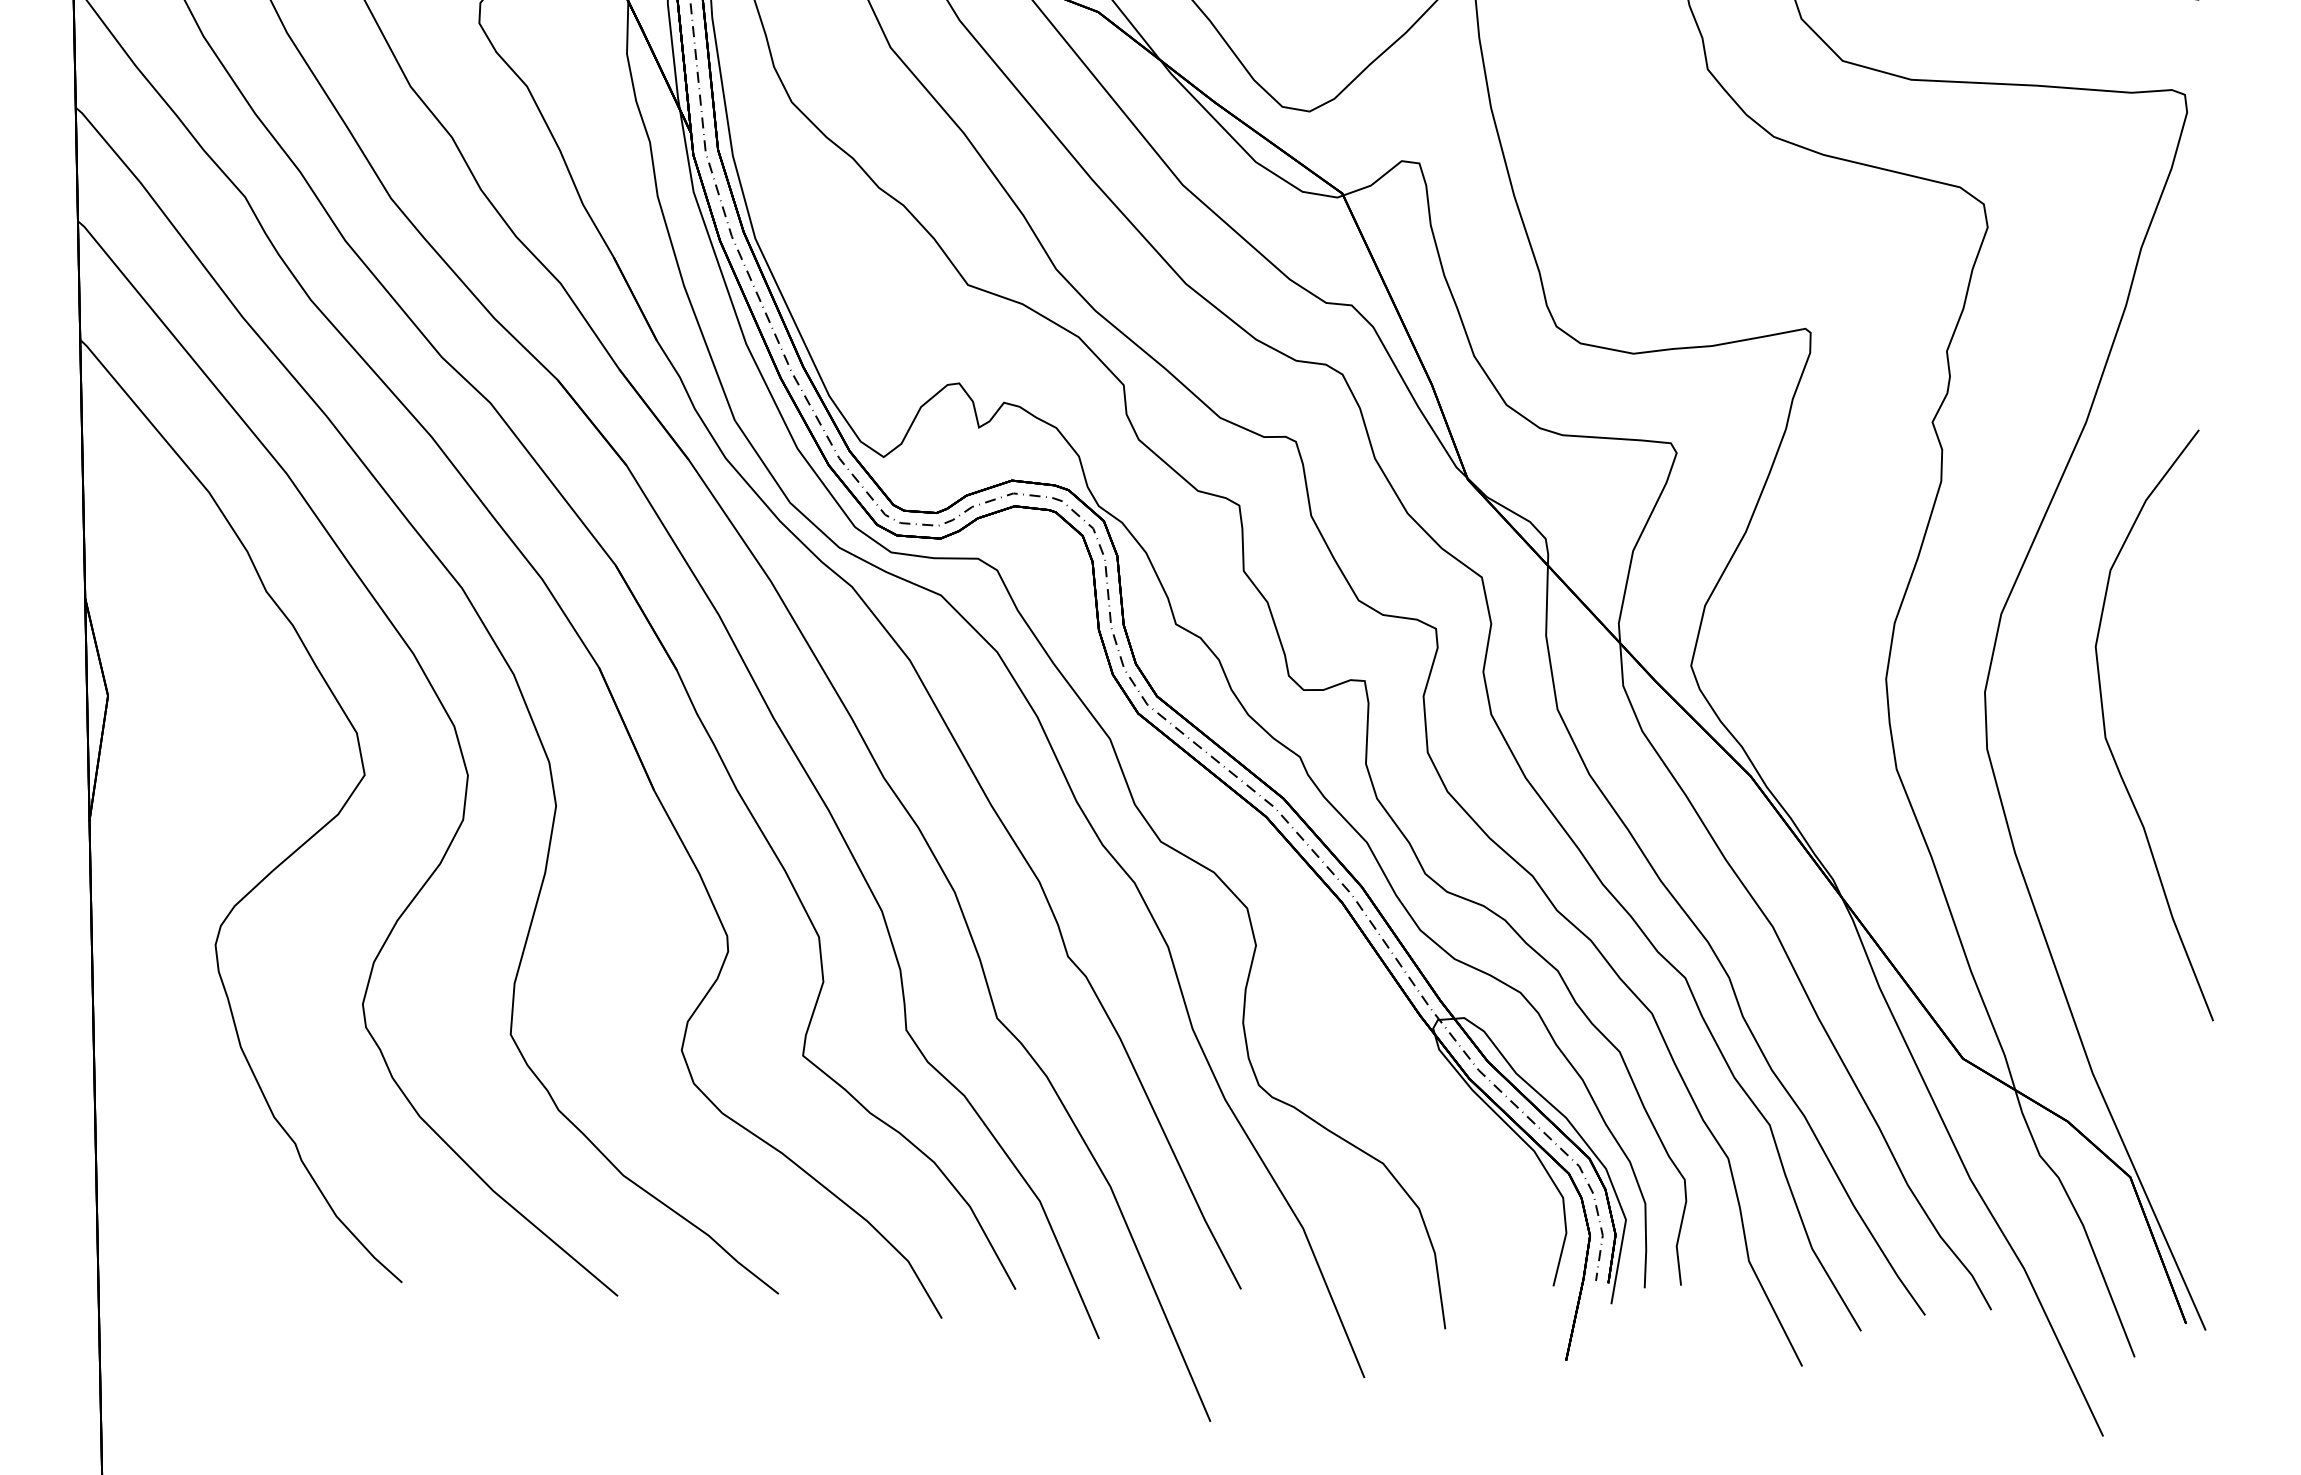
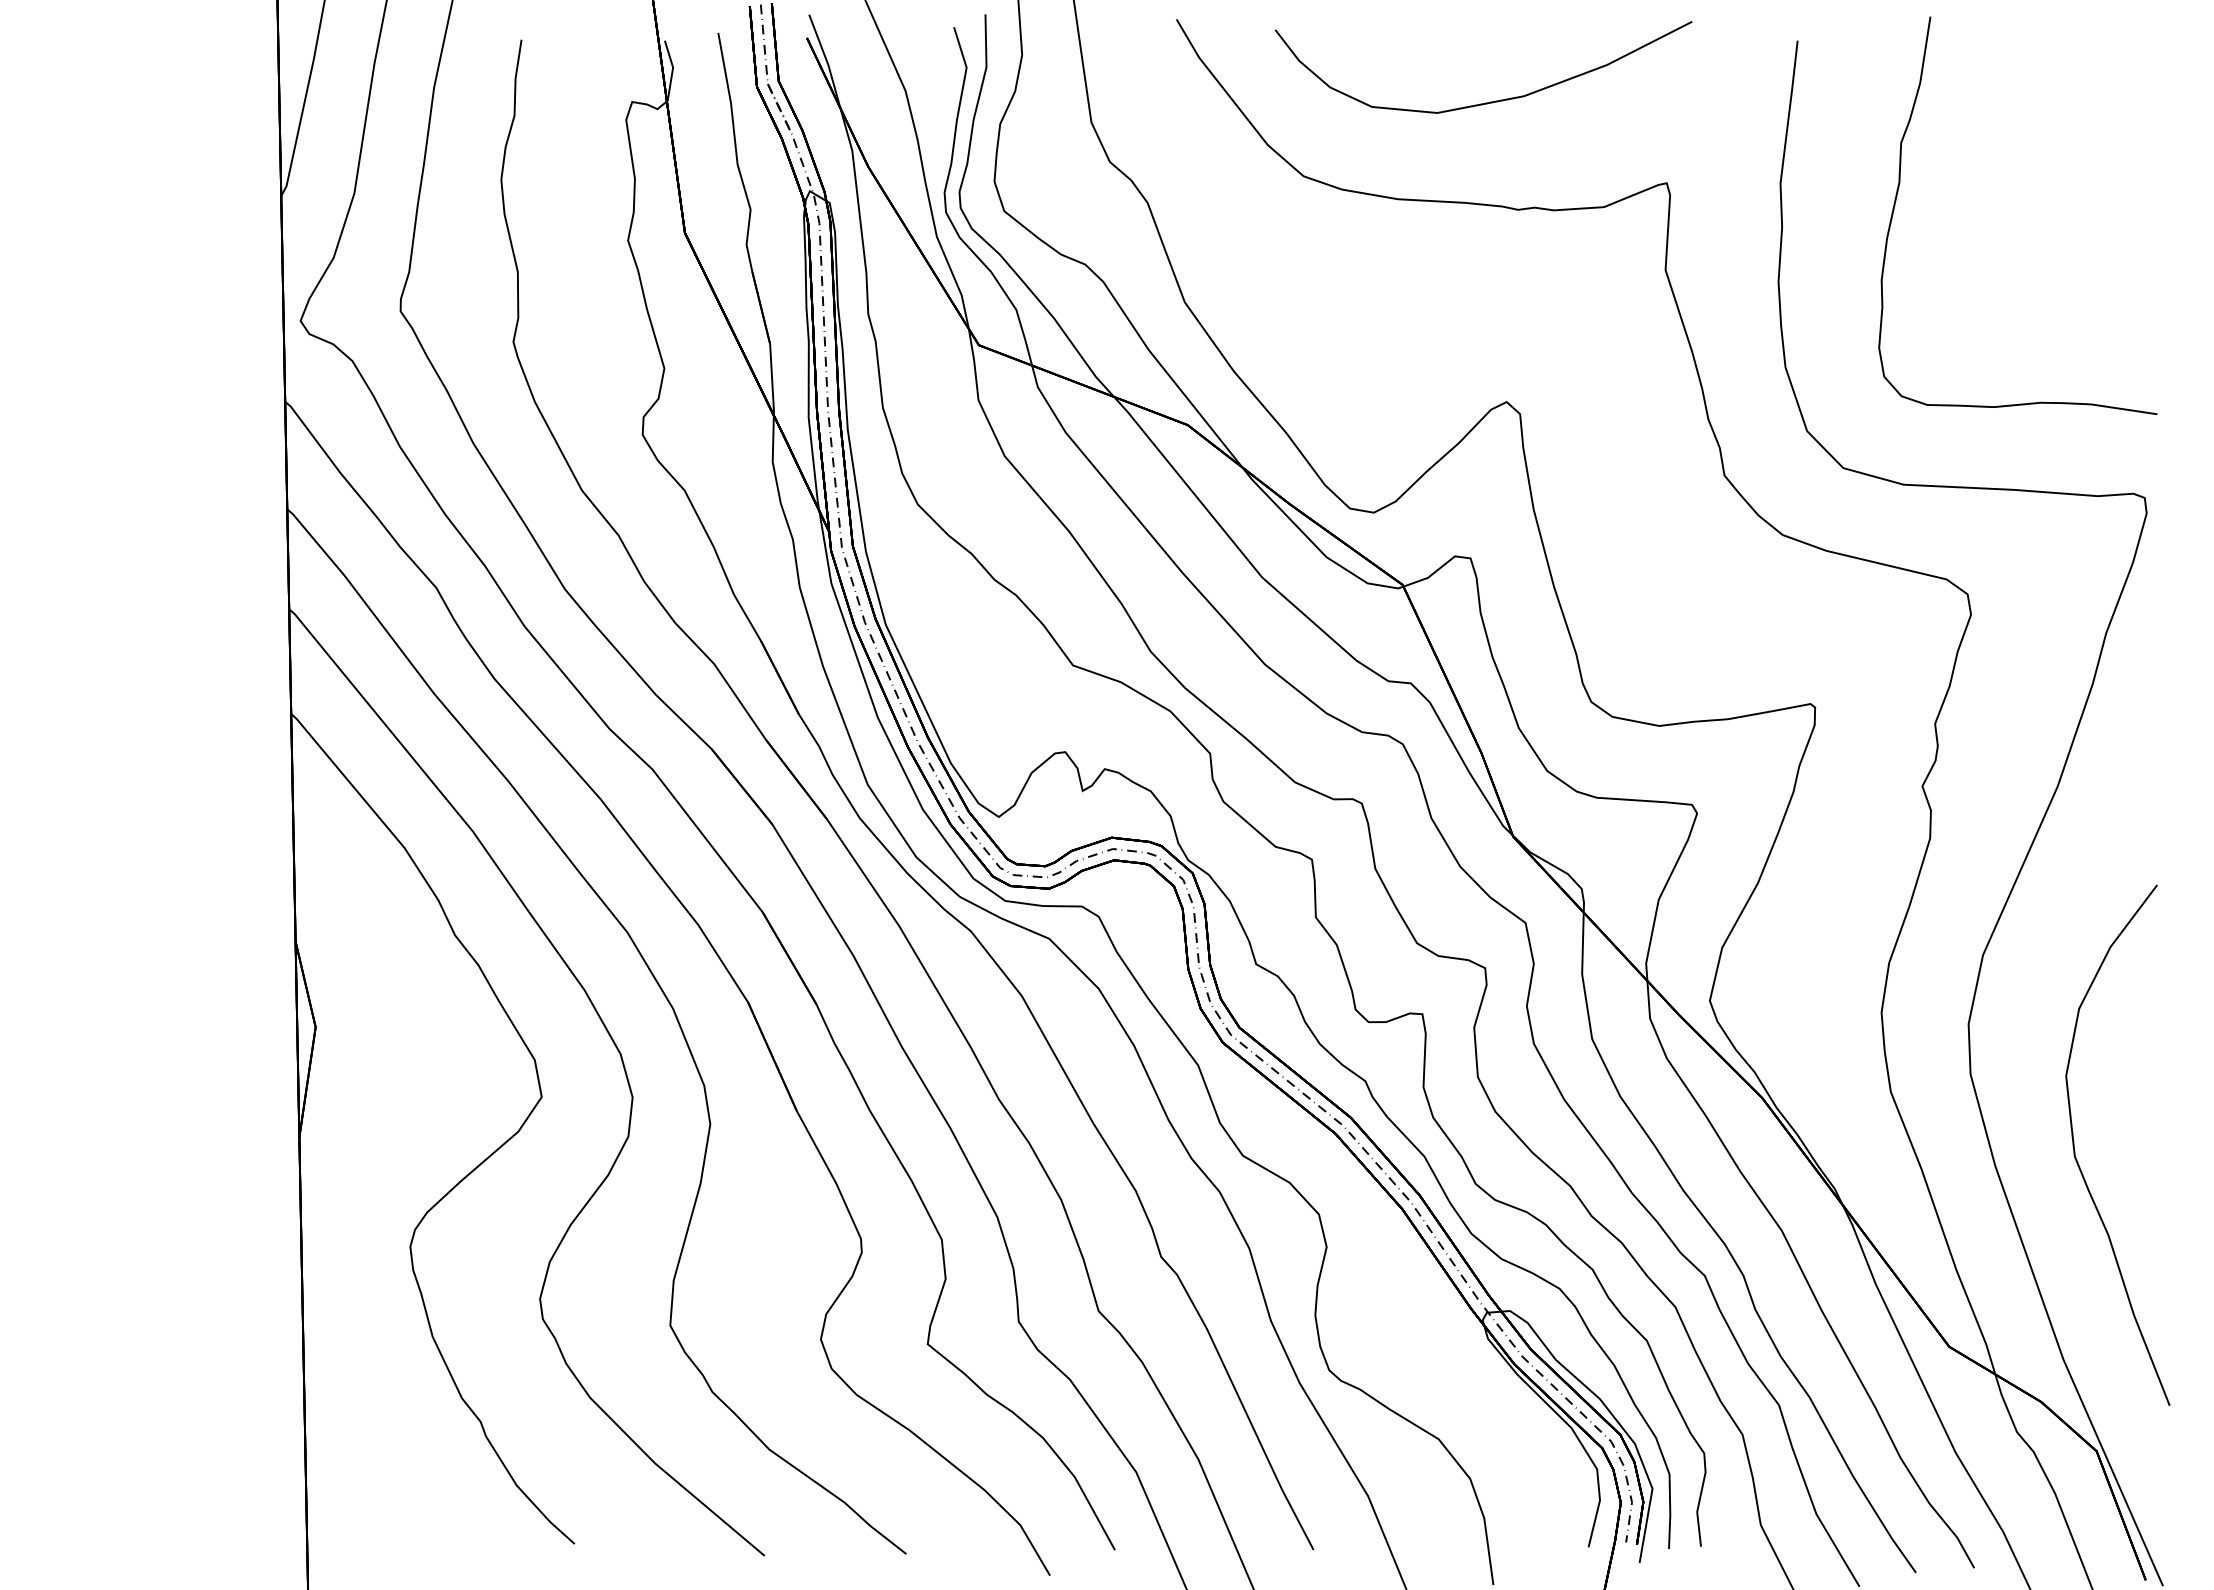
curve: (2106, 731) -> (2075, 1150), moved

